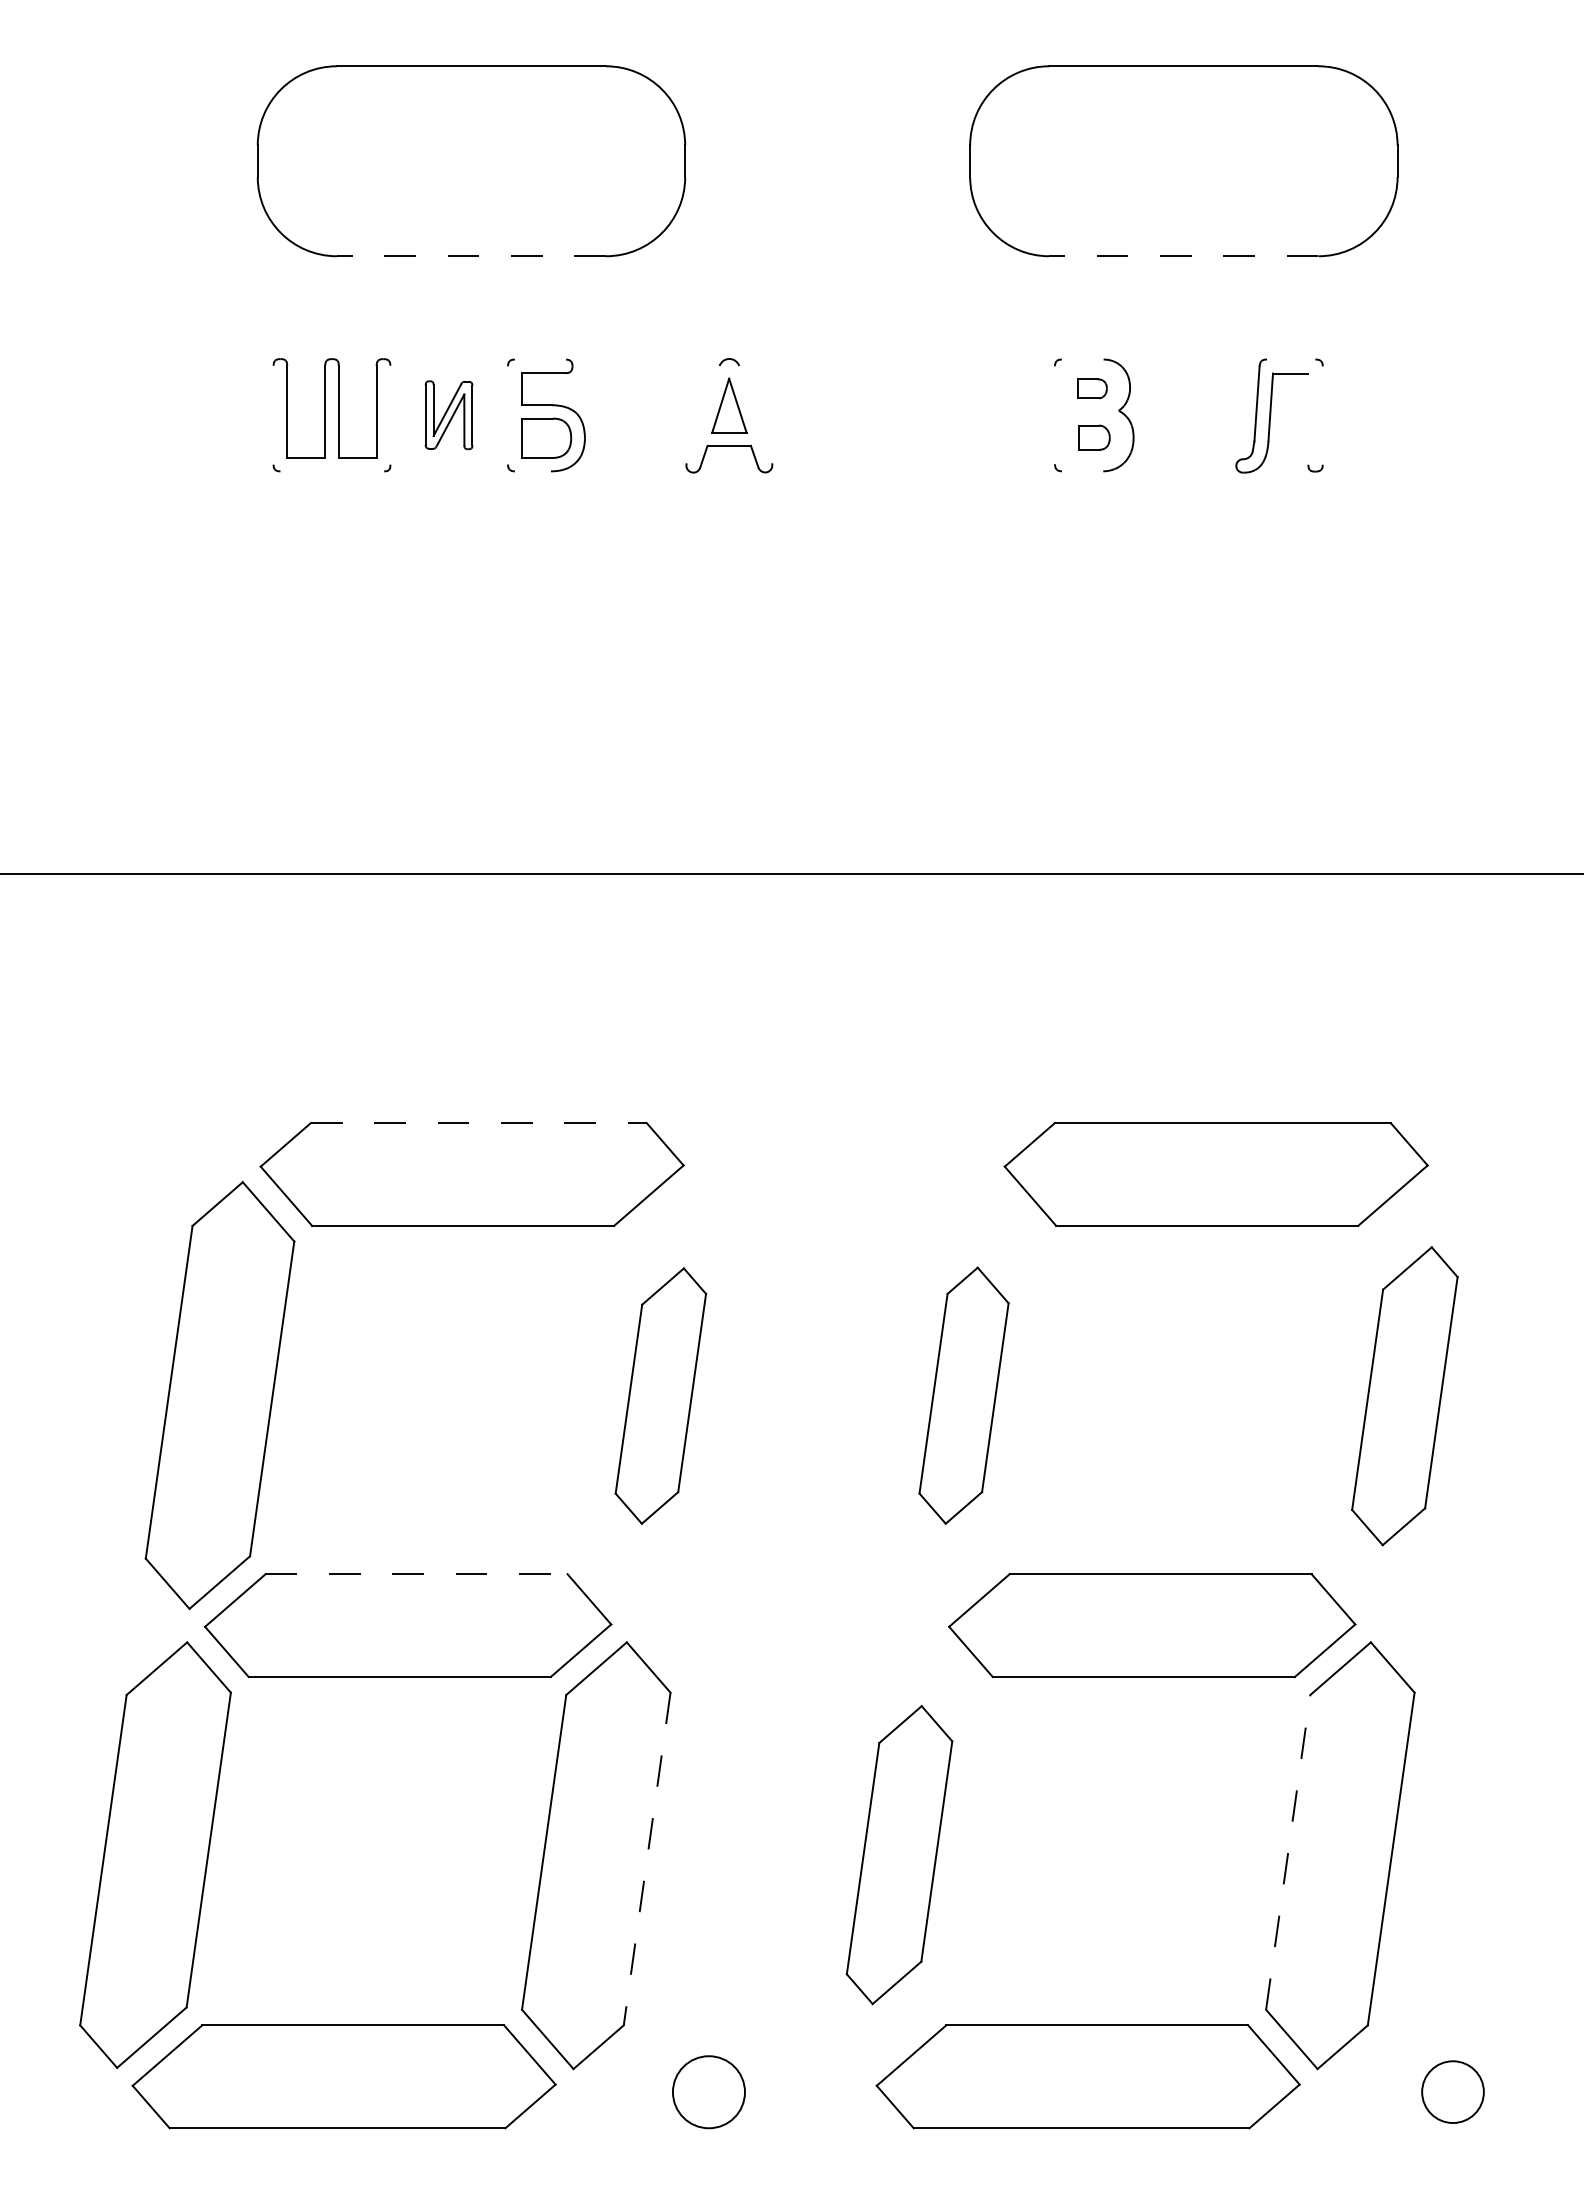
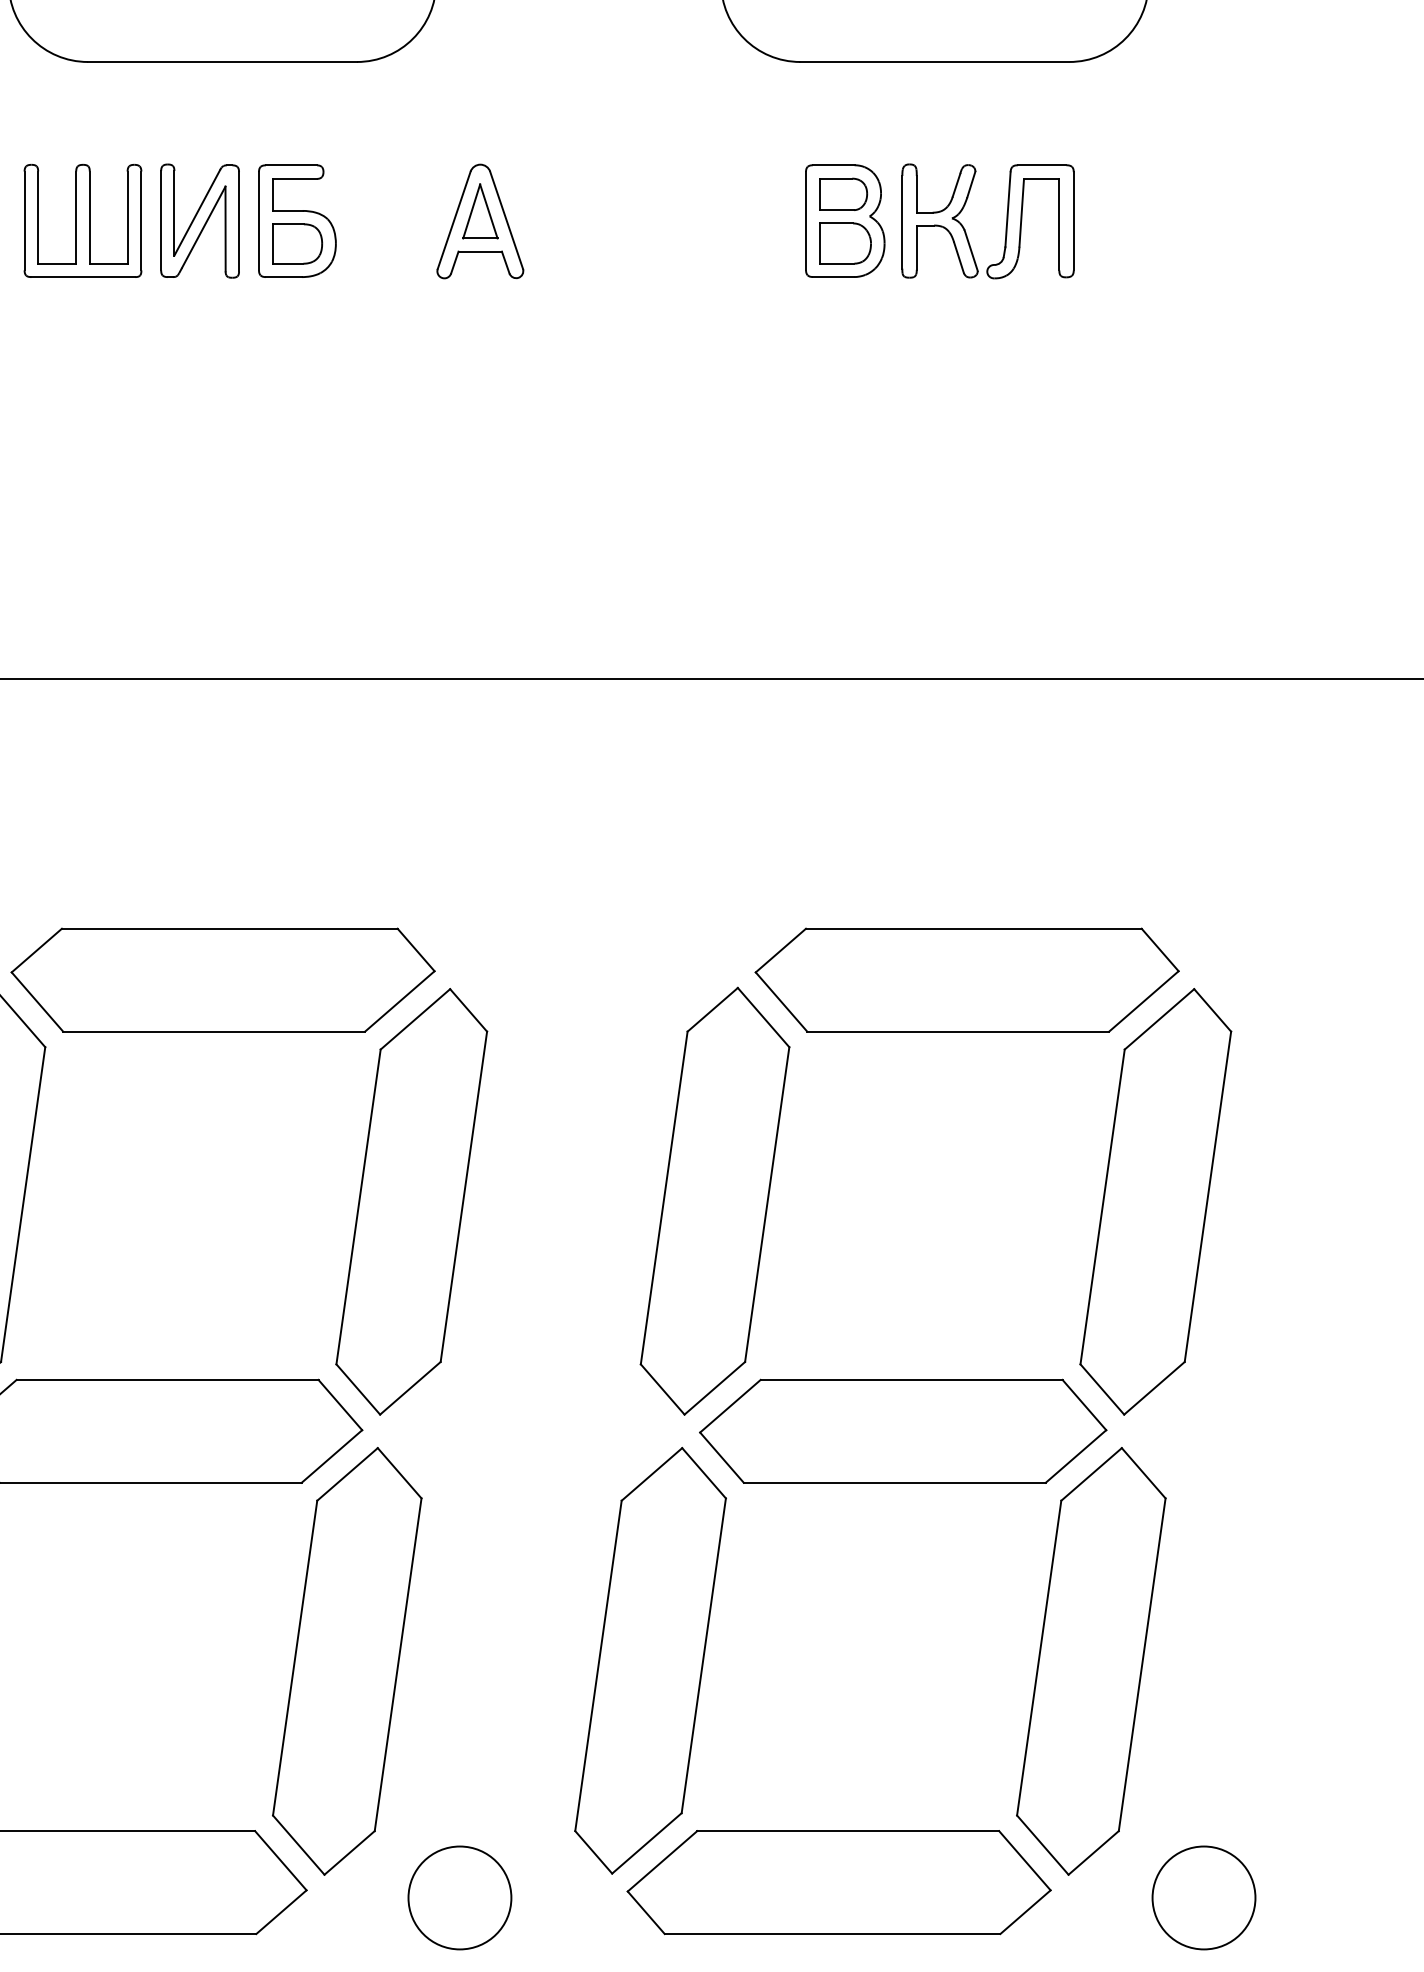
line: (471, 256) -> (222, 62), dashed -> solid
line: (1183, 256) -> (934, 62), dashed -> solid
line: (540, 359) -> (291, 165), added
line: (1082, 359) -> (833, 165), added
line: (1290, 359) -> (1041, 165), added
part: (1092, 388) -> (843, 194), size x1.67
line: (273, 414) -> (24, 220), added
line: (390, 414) -> (141, 220), added
part: (448, 414) -> (199, 220), size x1.67
line: (702, 414) -> (453, 220), added
line: (755, 414) -> (506, 220), added
part: (1188, 414) -> (939, 220), added
line: (508, 415) -> (259, 221), added
line: (1055, 415) -> (806, 221), added
line: (1322, 415) -> (1073, 221), added
line: (1308, 418) -> (1059, 224), added
part: (1094, 437) -> (845, 243), size x1.67
line: (332, 471) -> (83, 277), added
line: (532, 471) -> (283, 277), added
line: (1082, 471) -> (833, 277), added
line: (478, 1123) -> (229, 929), dashed -> solid
part: (660, 1395) -> (411, 1201), size x1.67
part: (963, 1395) -> (714, 1201), size x1.67
part: (1404, 1396) -> (1155, 1202), size x1.43
line: (416, 1574) -> (167, 1380), dashed -> solid
line: (1288, 1852) -> (1039, 1658), dashed -> solid
part: (899, 1854) -> (650, 1660), size x1.43
line: (647, 1859) -> (398, 1665), dashed -> solid
circle: (708, 2091) -> (459, 1897), size x1.43
circle: (1452, 2091) -> (1203, 1897), size x1.67

